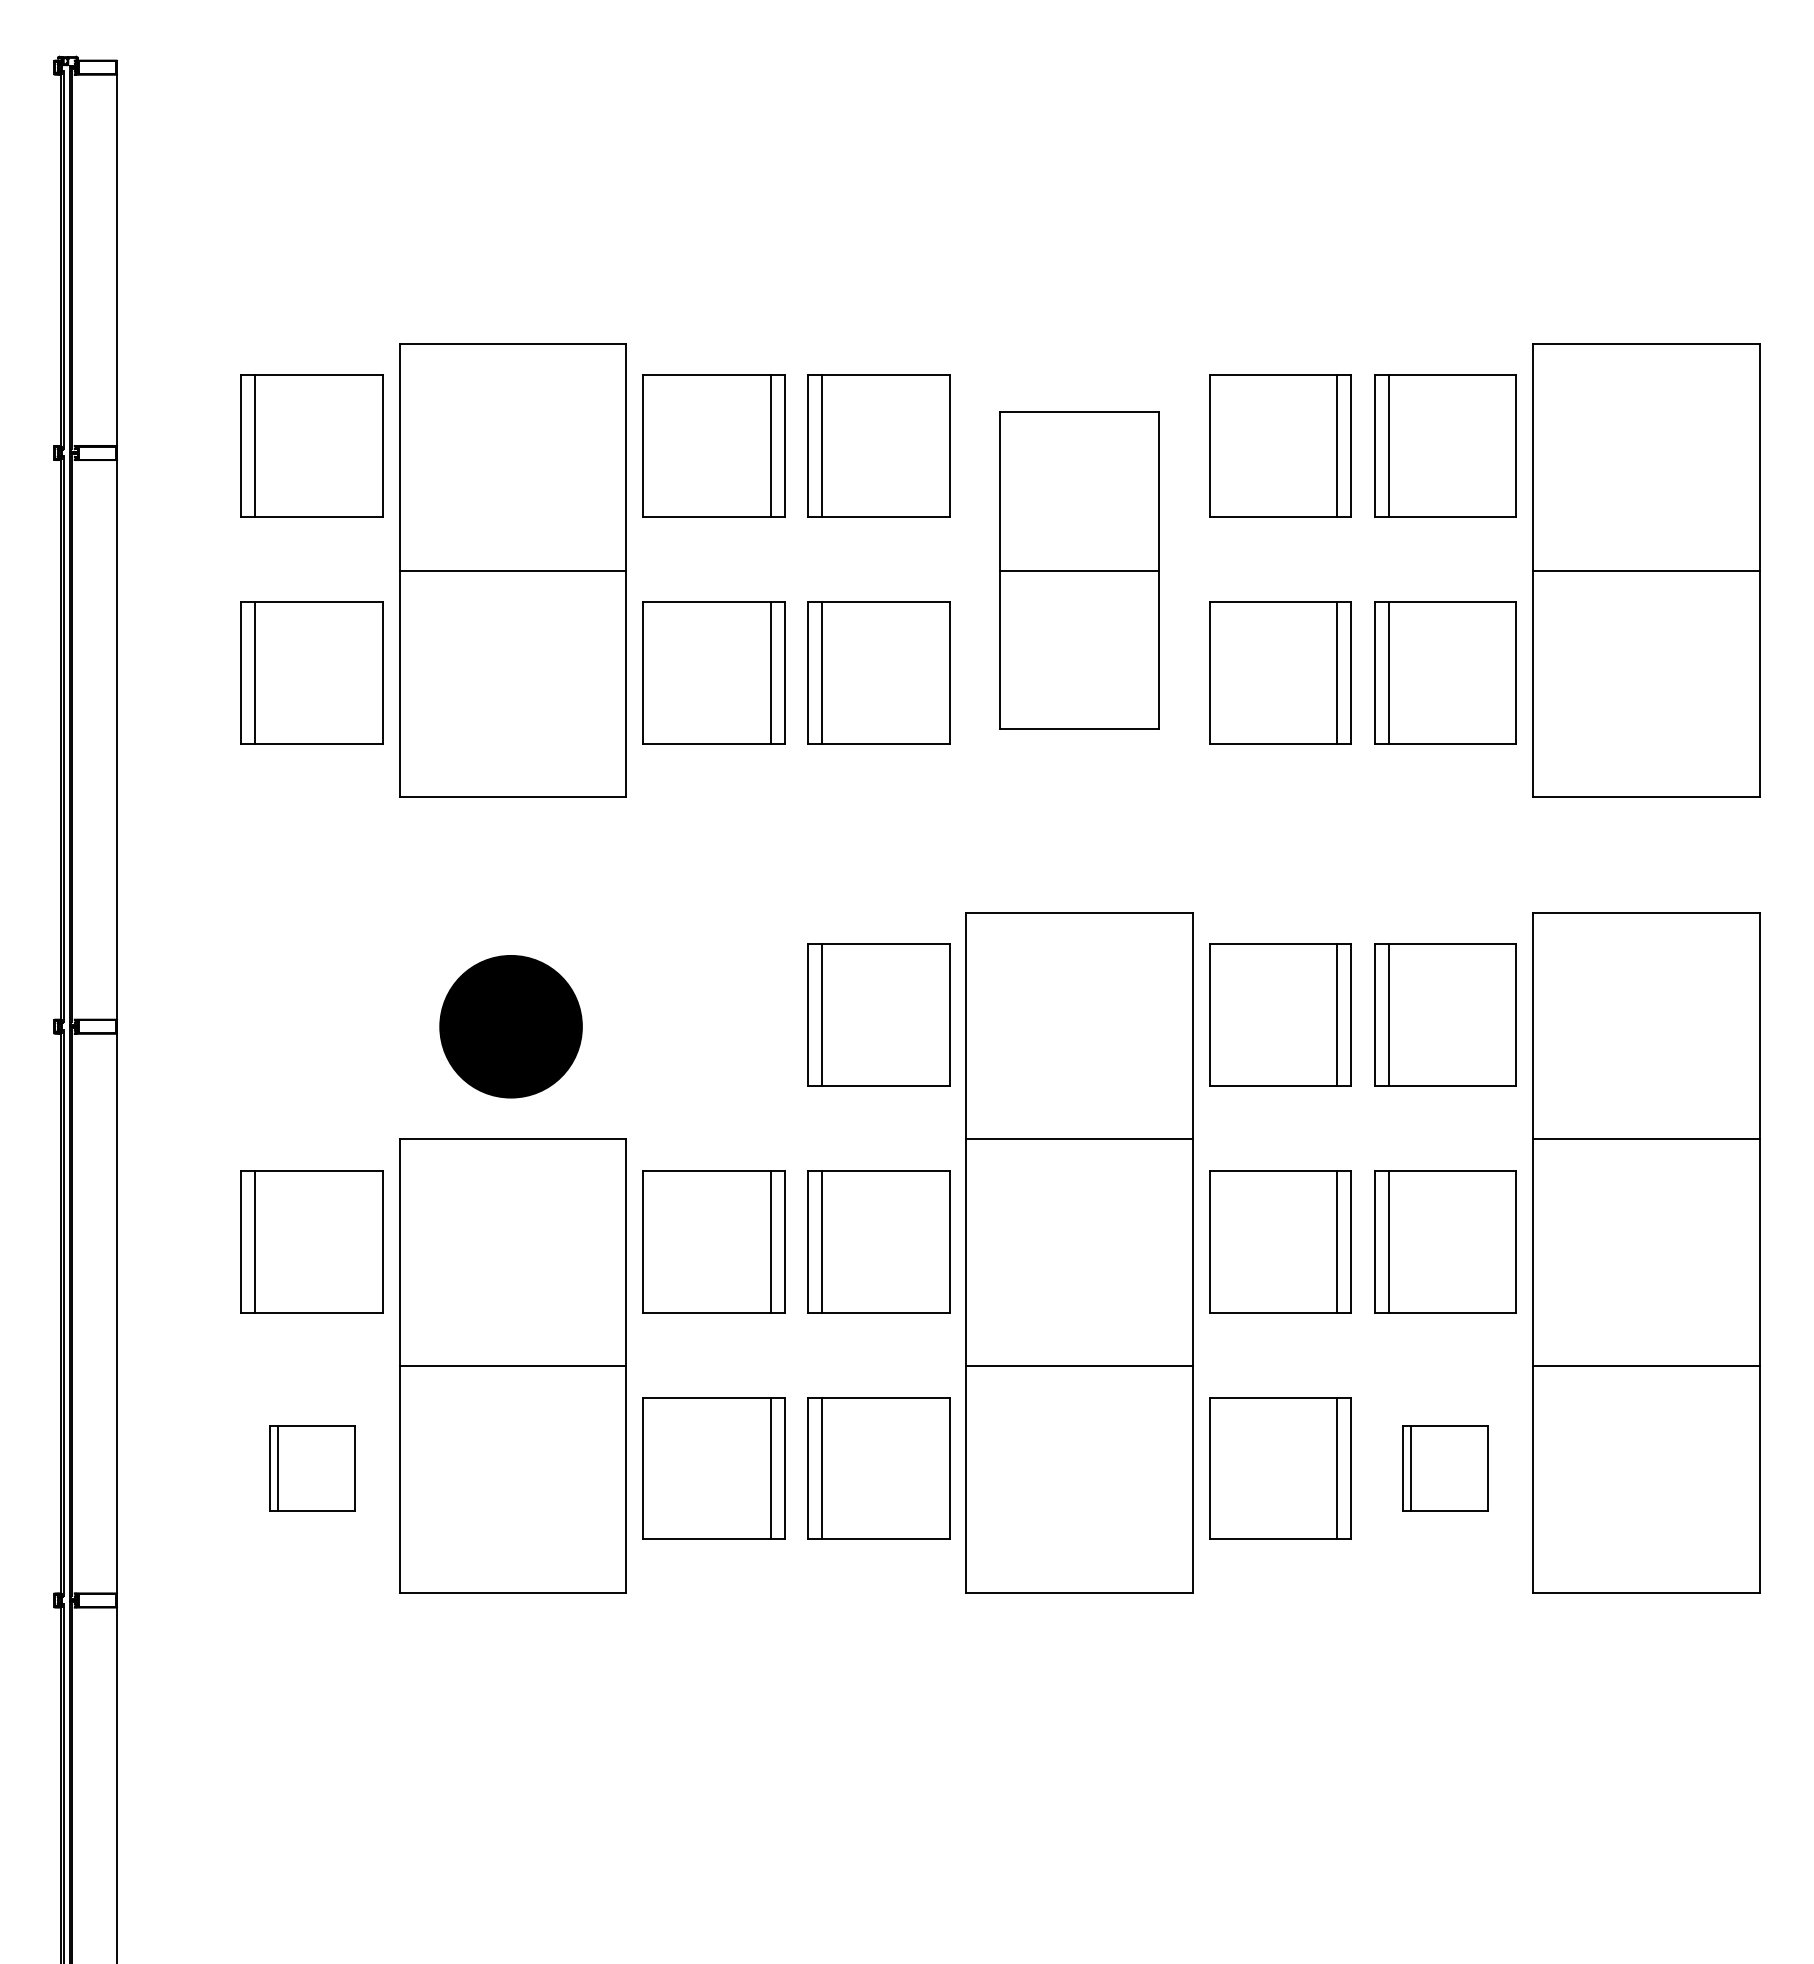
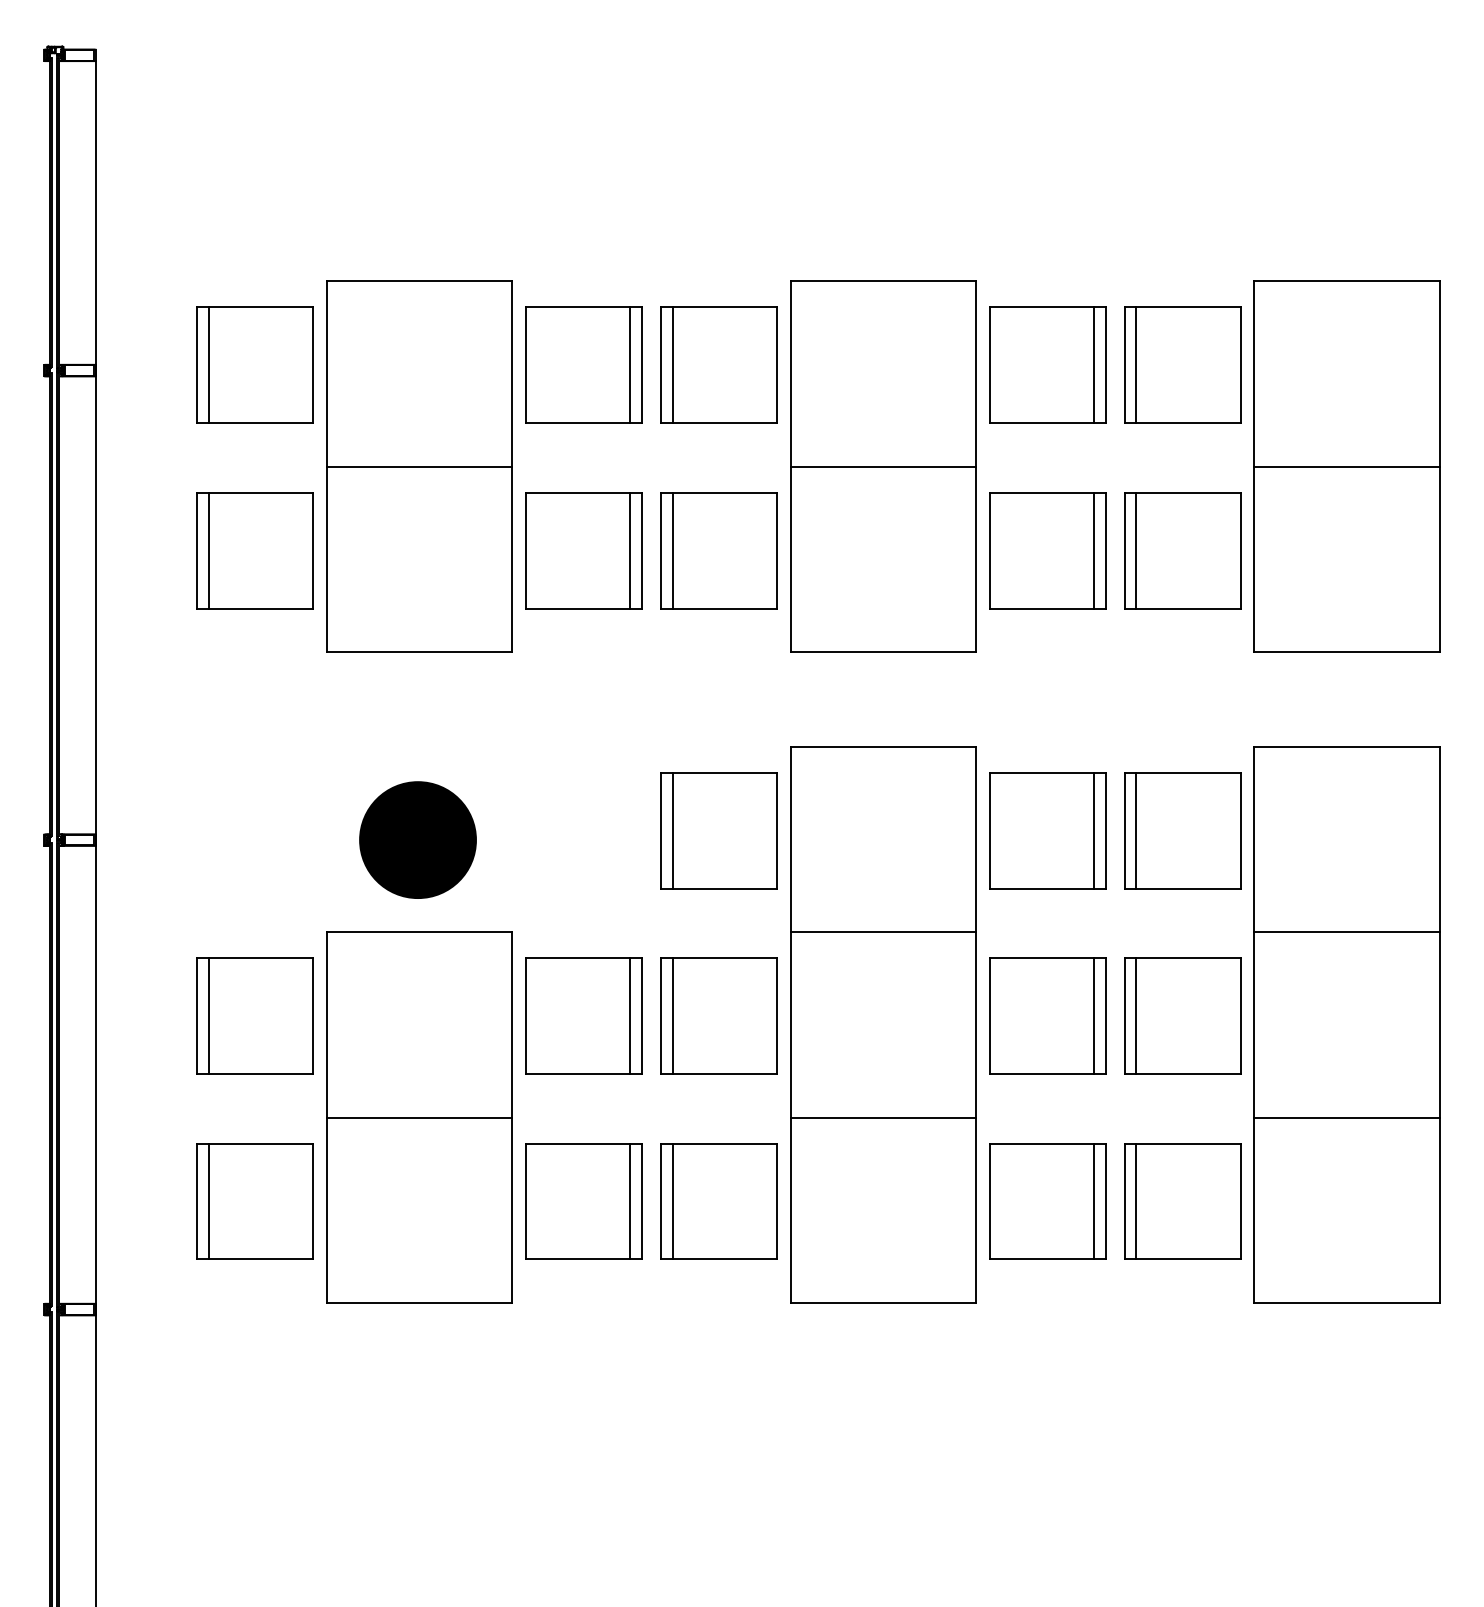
part: (1079, 570) -> (883, 466), size x1.43
part: (311, 1468) -> (254, 1201), size x1.67
part: (1445, 1468) -> (1182, 1201), size x1.67

